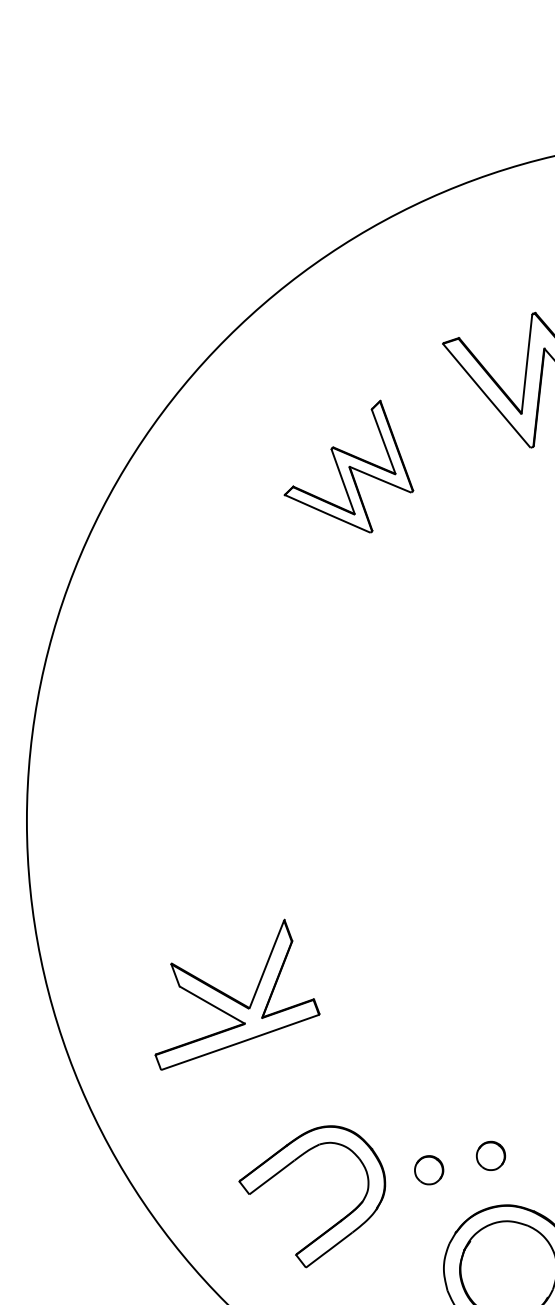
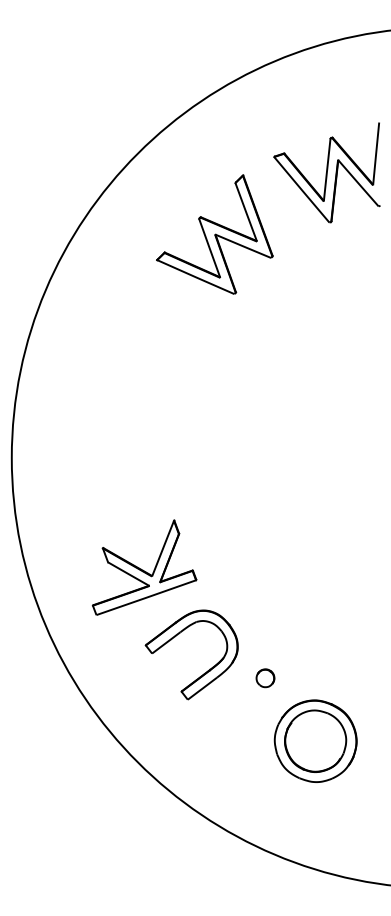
part: (348, 466) -> (214, 234), size x1.43
part: (490, 1156) -> (304, 669), removed
part: (330, 1226) -> (203, 673), moved

